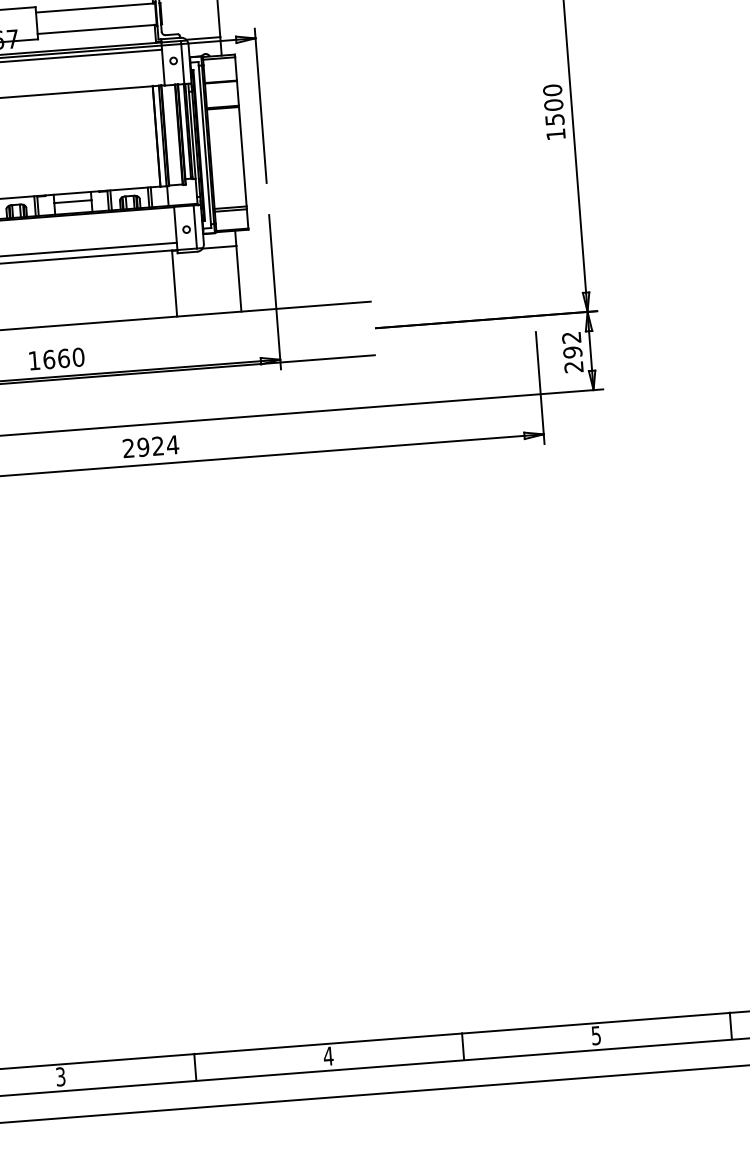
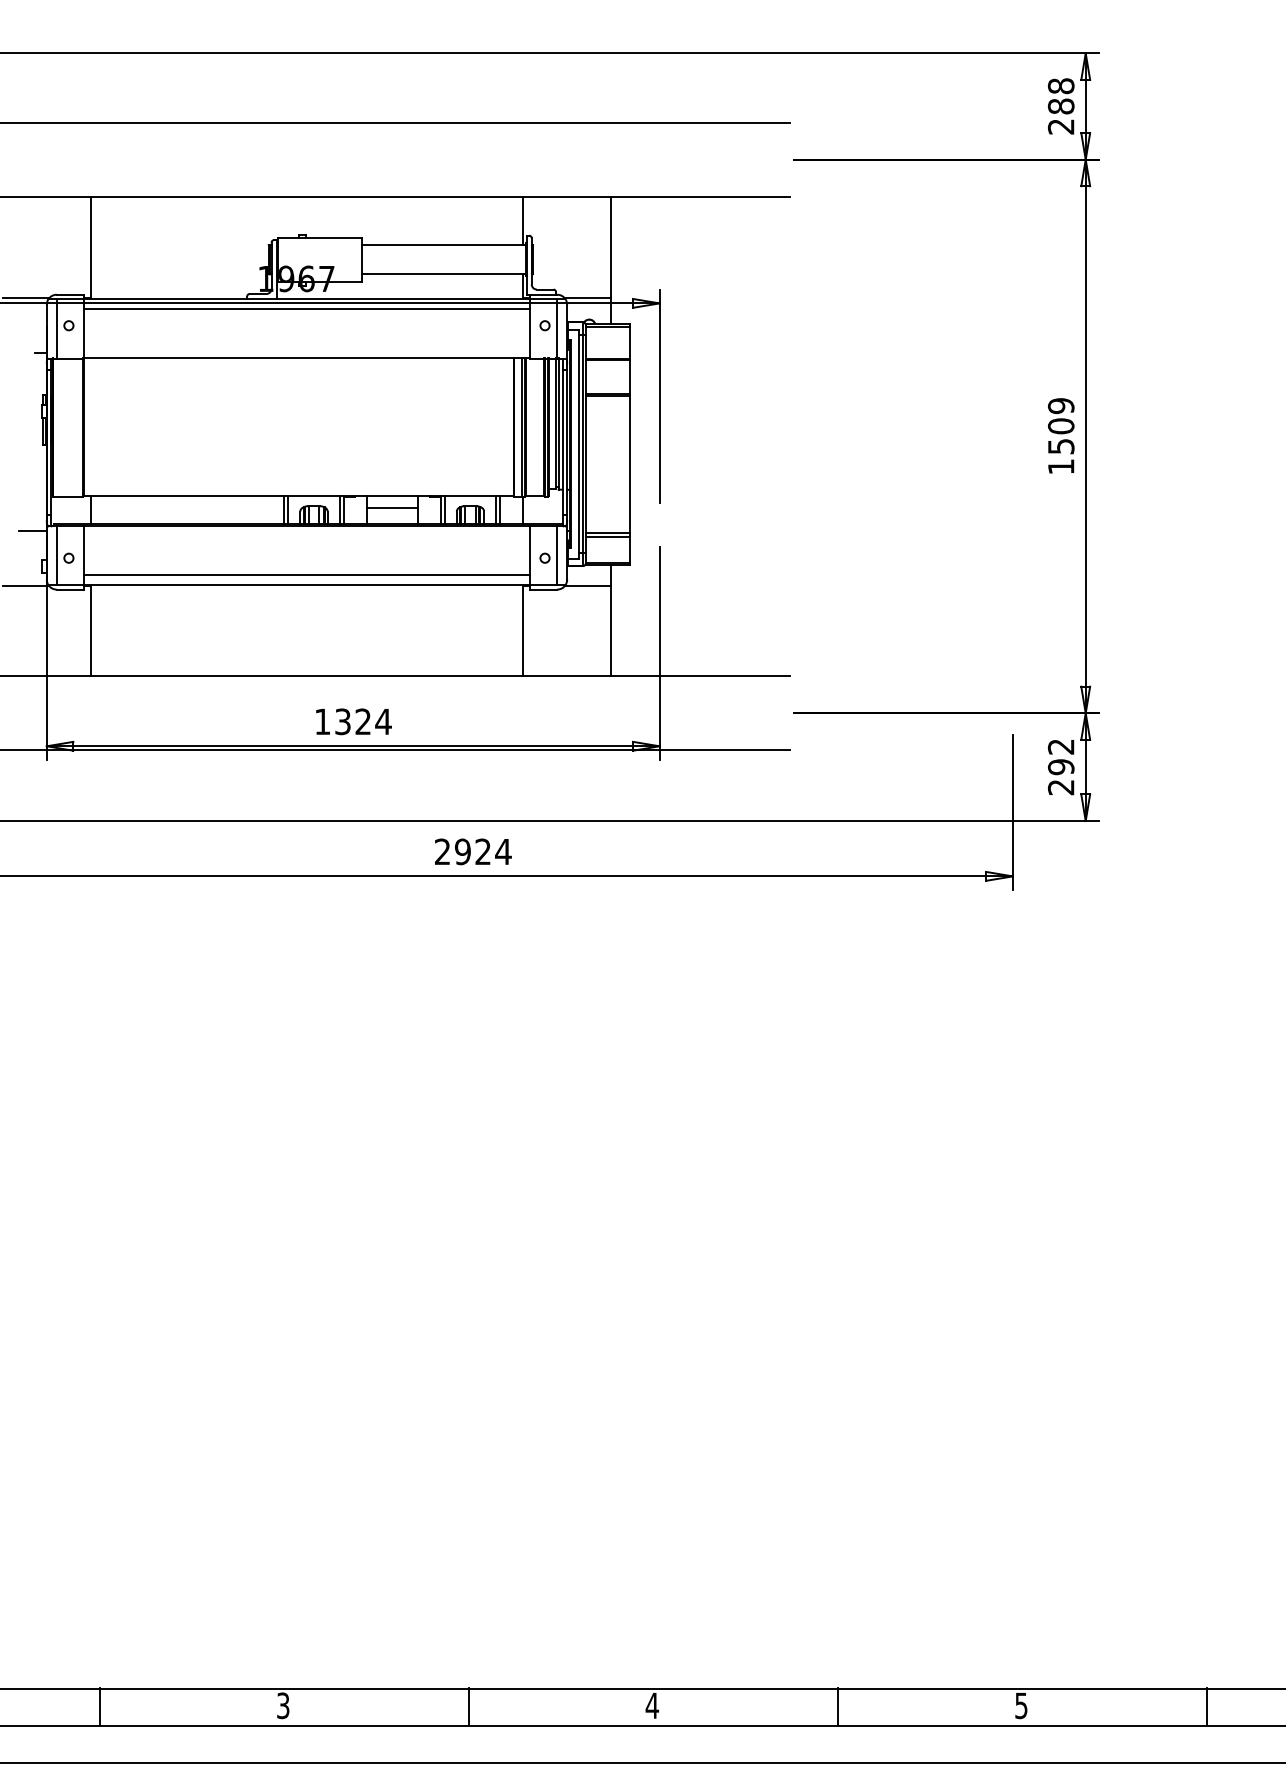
text: (552, 90) -> (1061, 406), 1500 -> 1509
text: (64, 358) -> (363, 721), 1660 -> 1324

